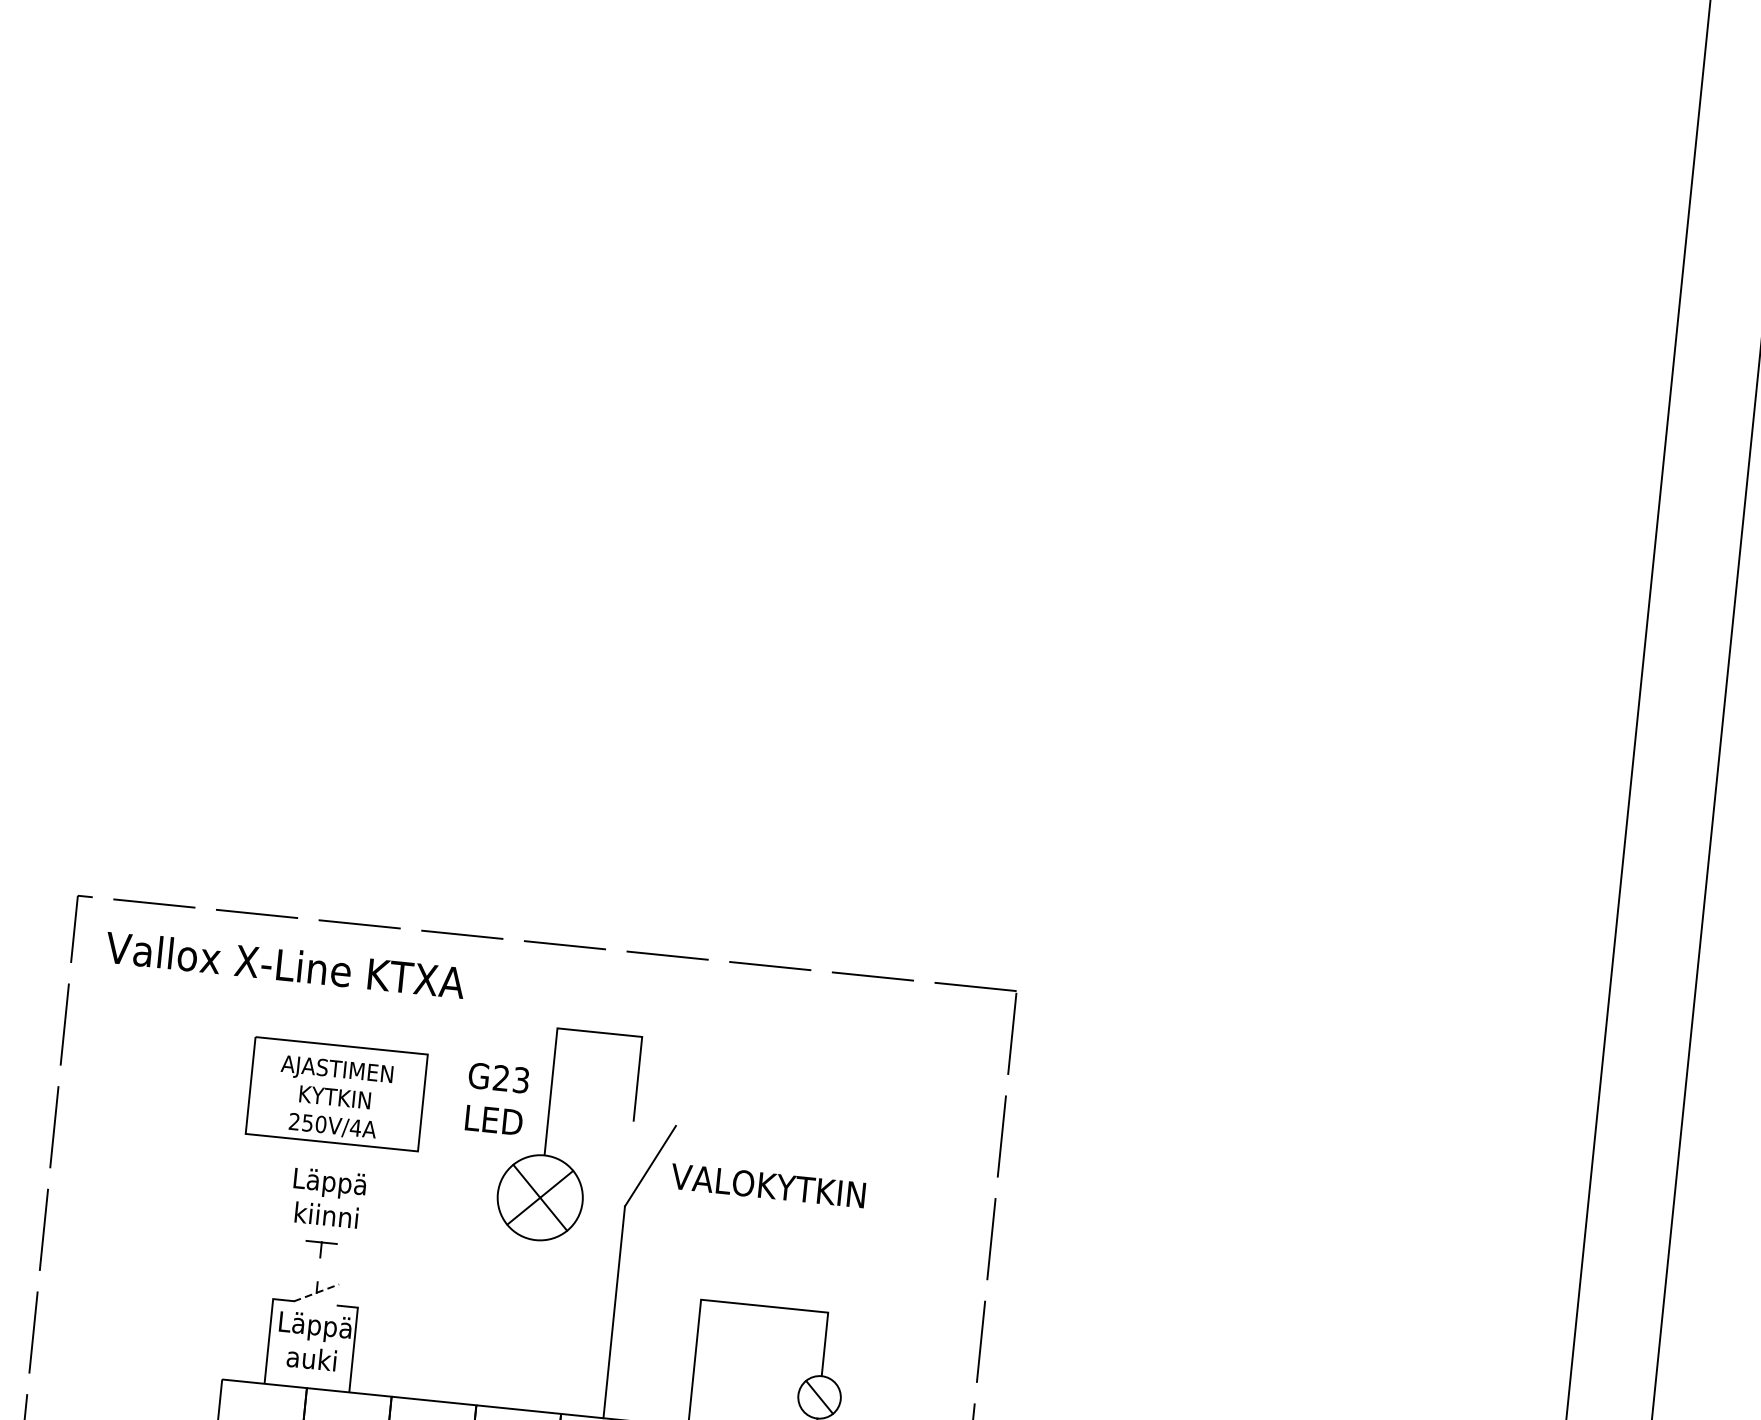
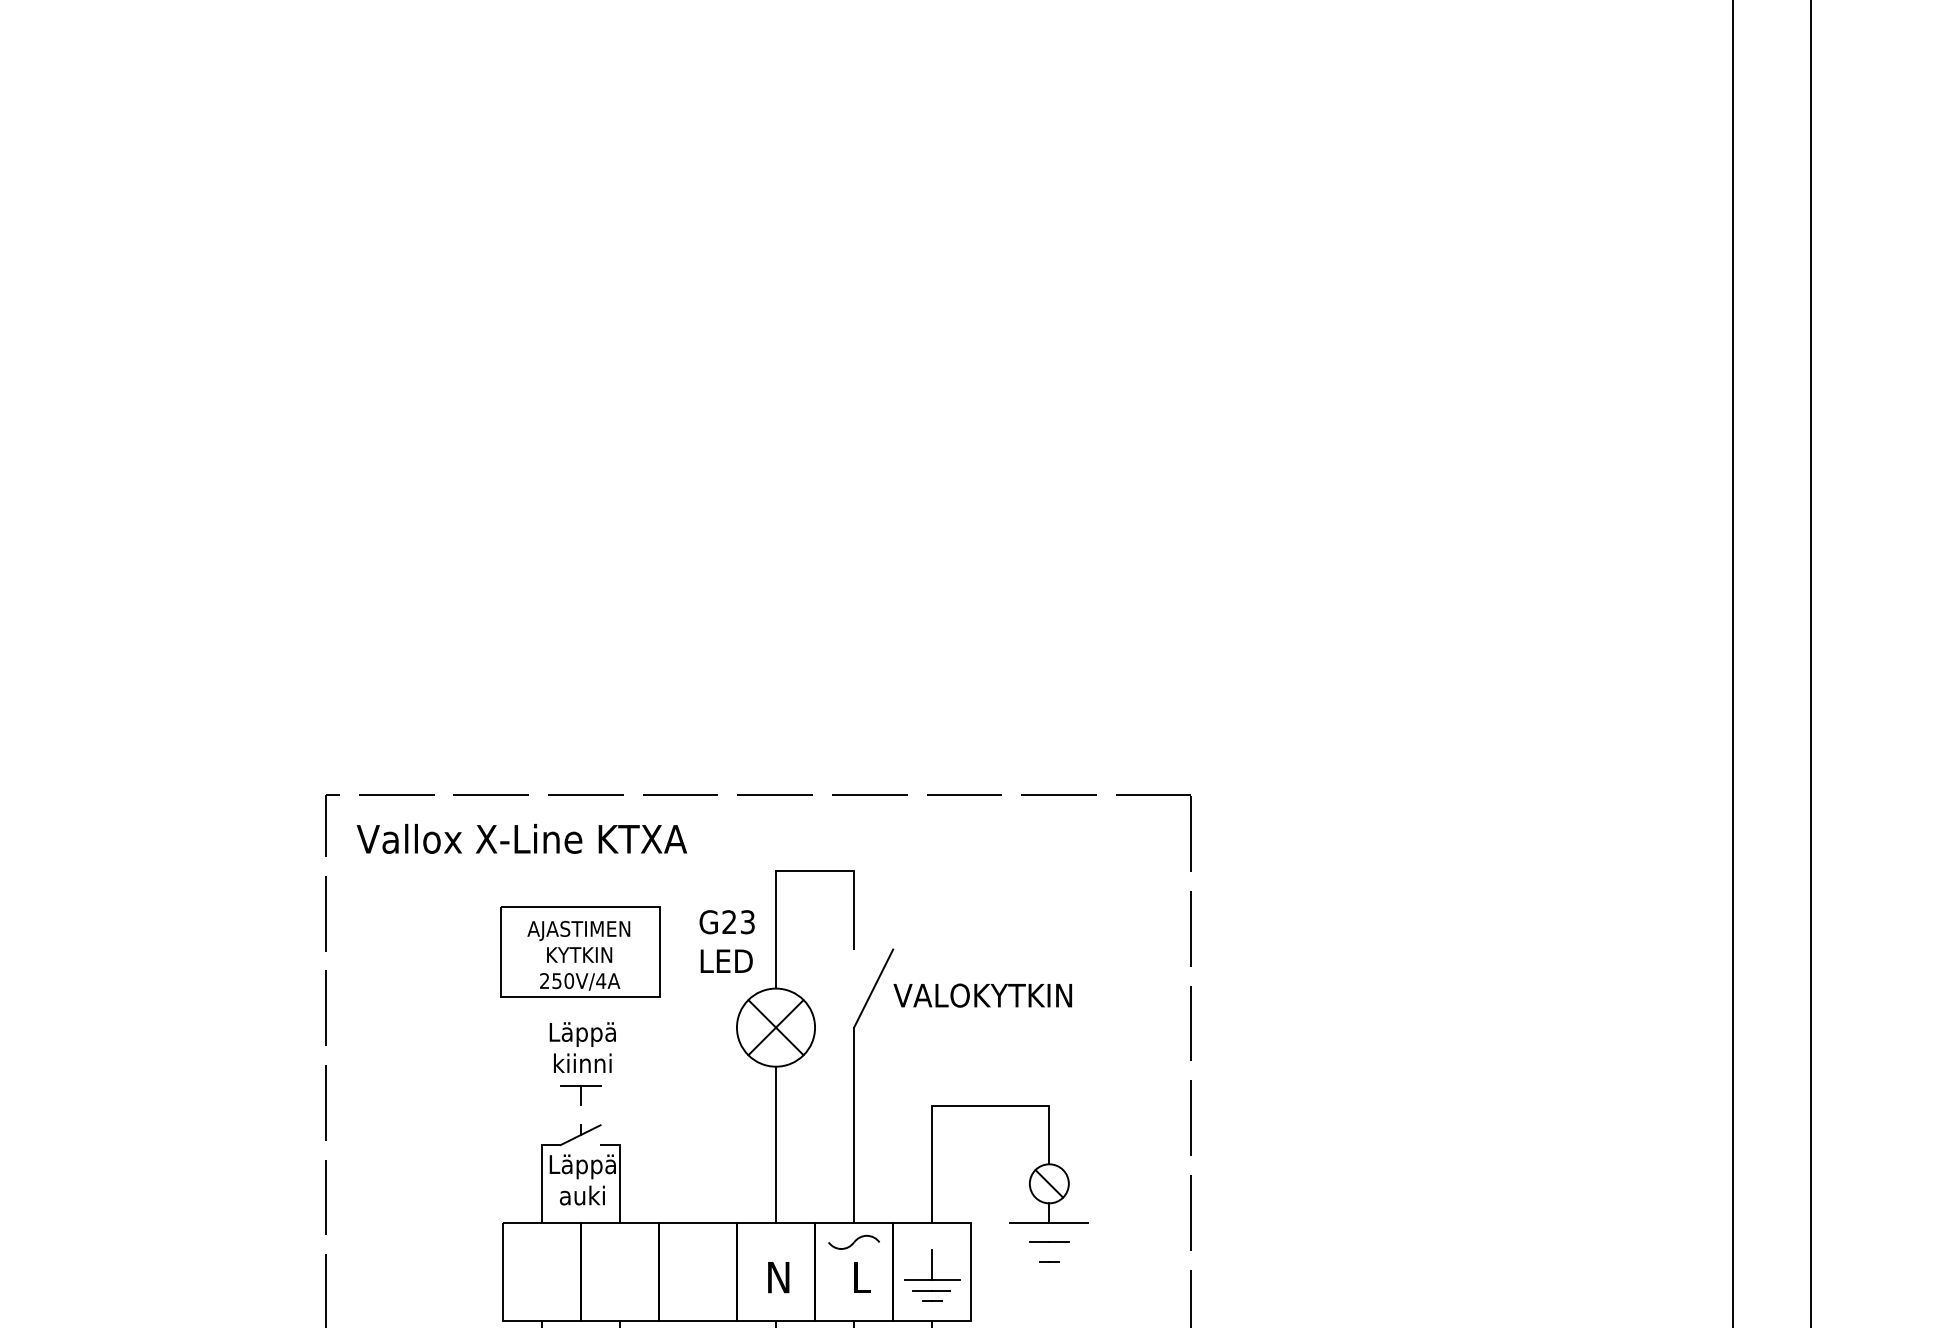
part: (320, 1249) -> (580, 1095), size x1.43
line: (317, 1292) -> (581, 1134), dashed -> solid
line: (527, 1324) -> (776, 1144), added

